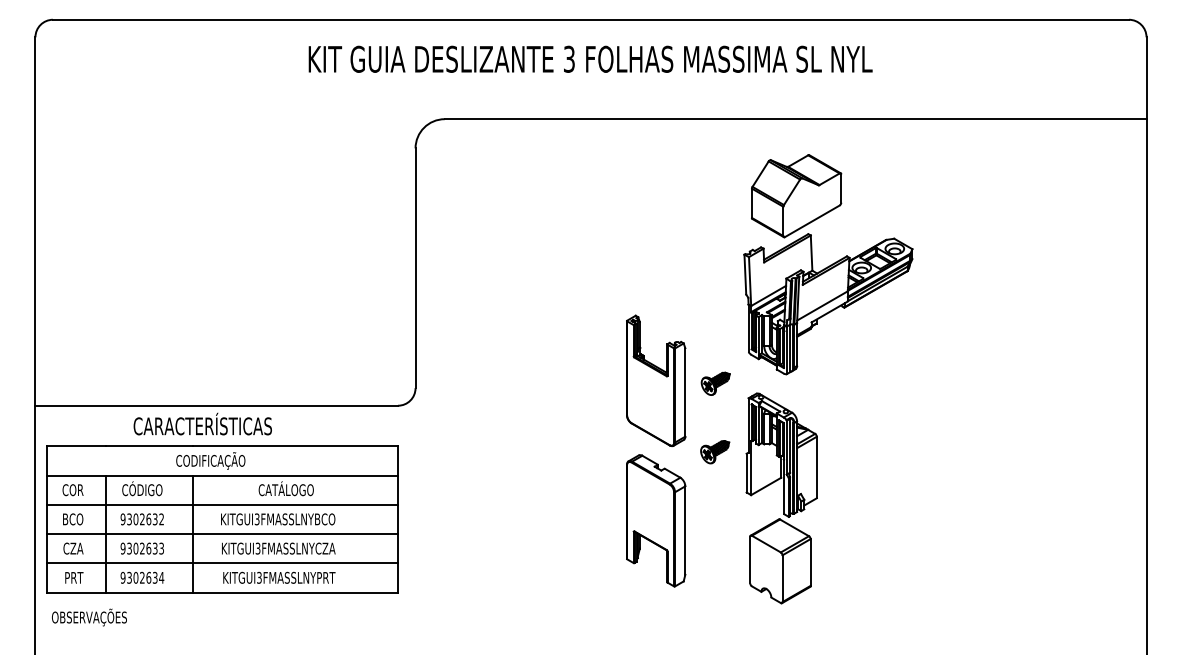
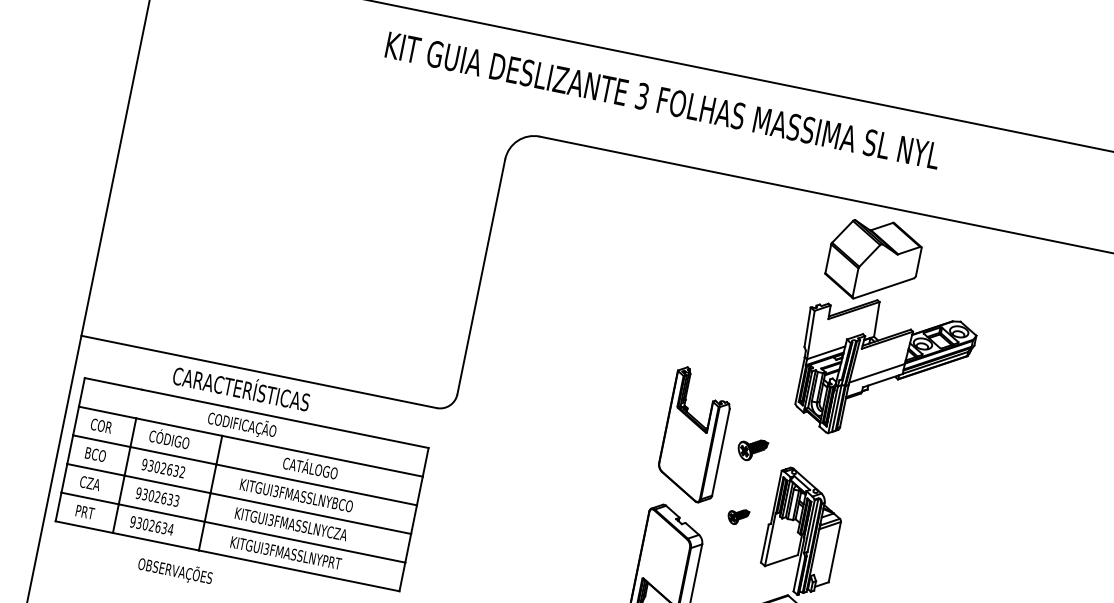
text: (590, 58) -> (663, 99), moved
part: (828, 264) -> (891, 333), moved
part: (715, 452) -> (738, 517), size x0.7
text: (89, 617) -> (175, 571), moved

